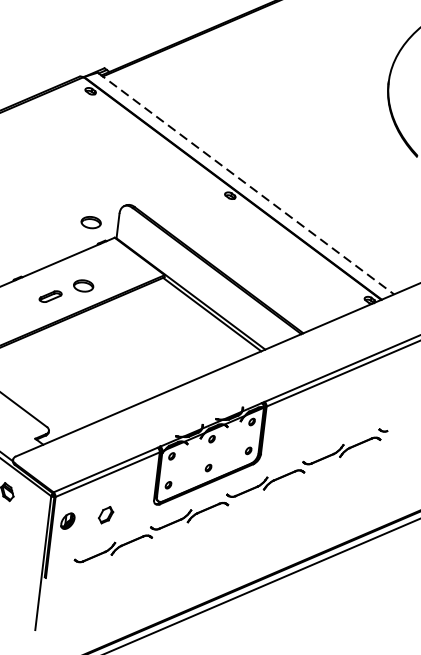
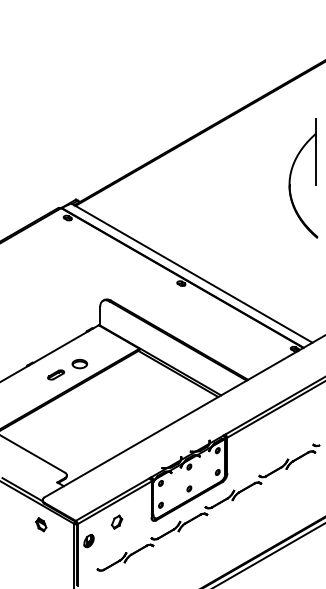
line: (246, 184) -> (192, 273), dashed -> solid
part: (90, 223) -> (79, 316), removed
part: (106, 514) -> (117, 521), moved

